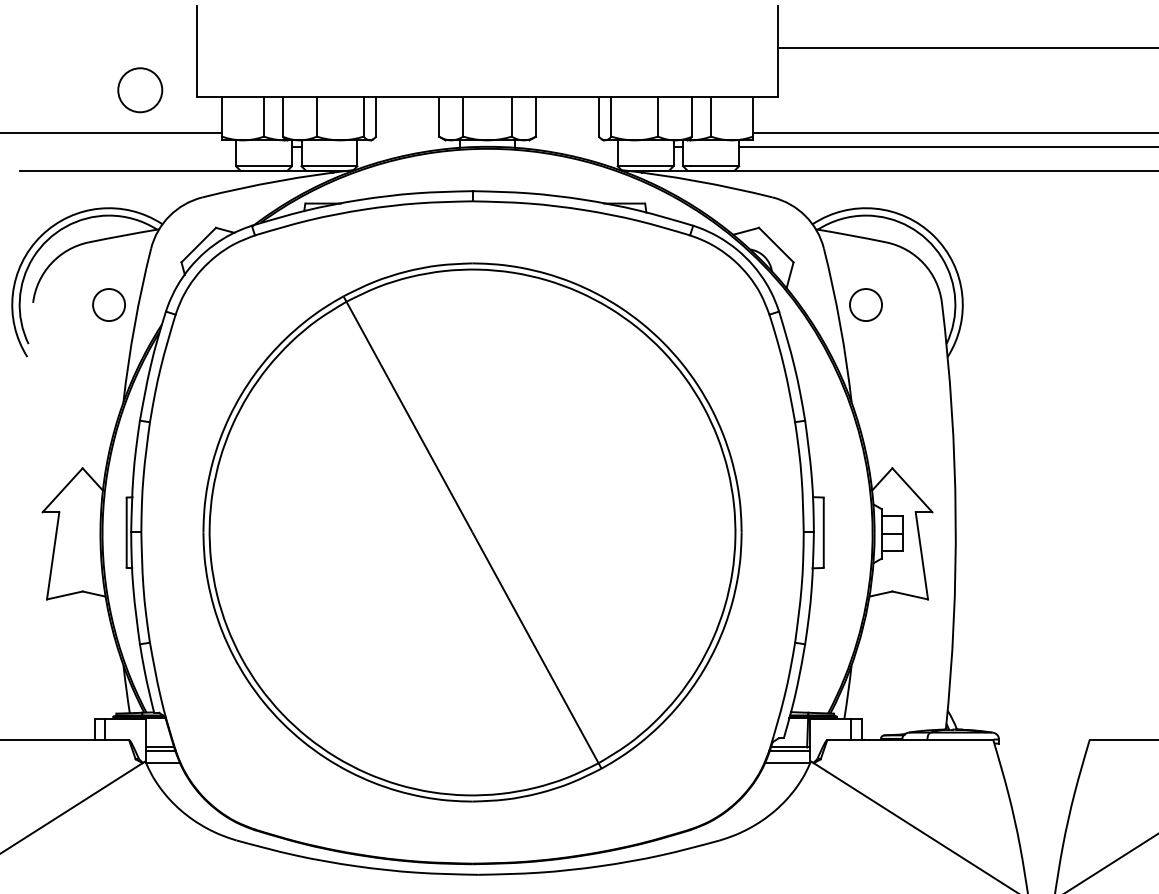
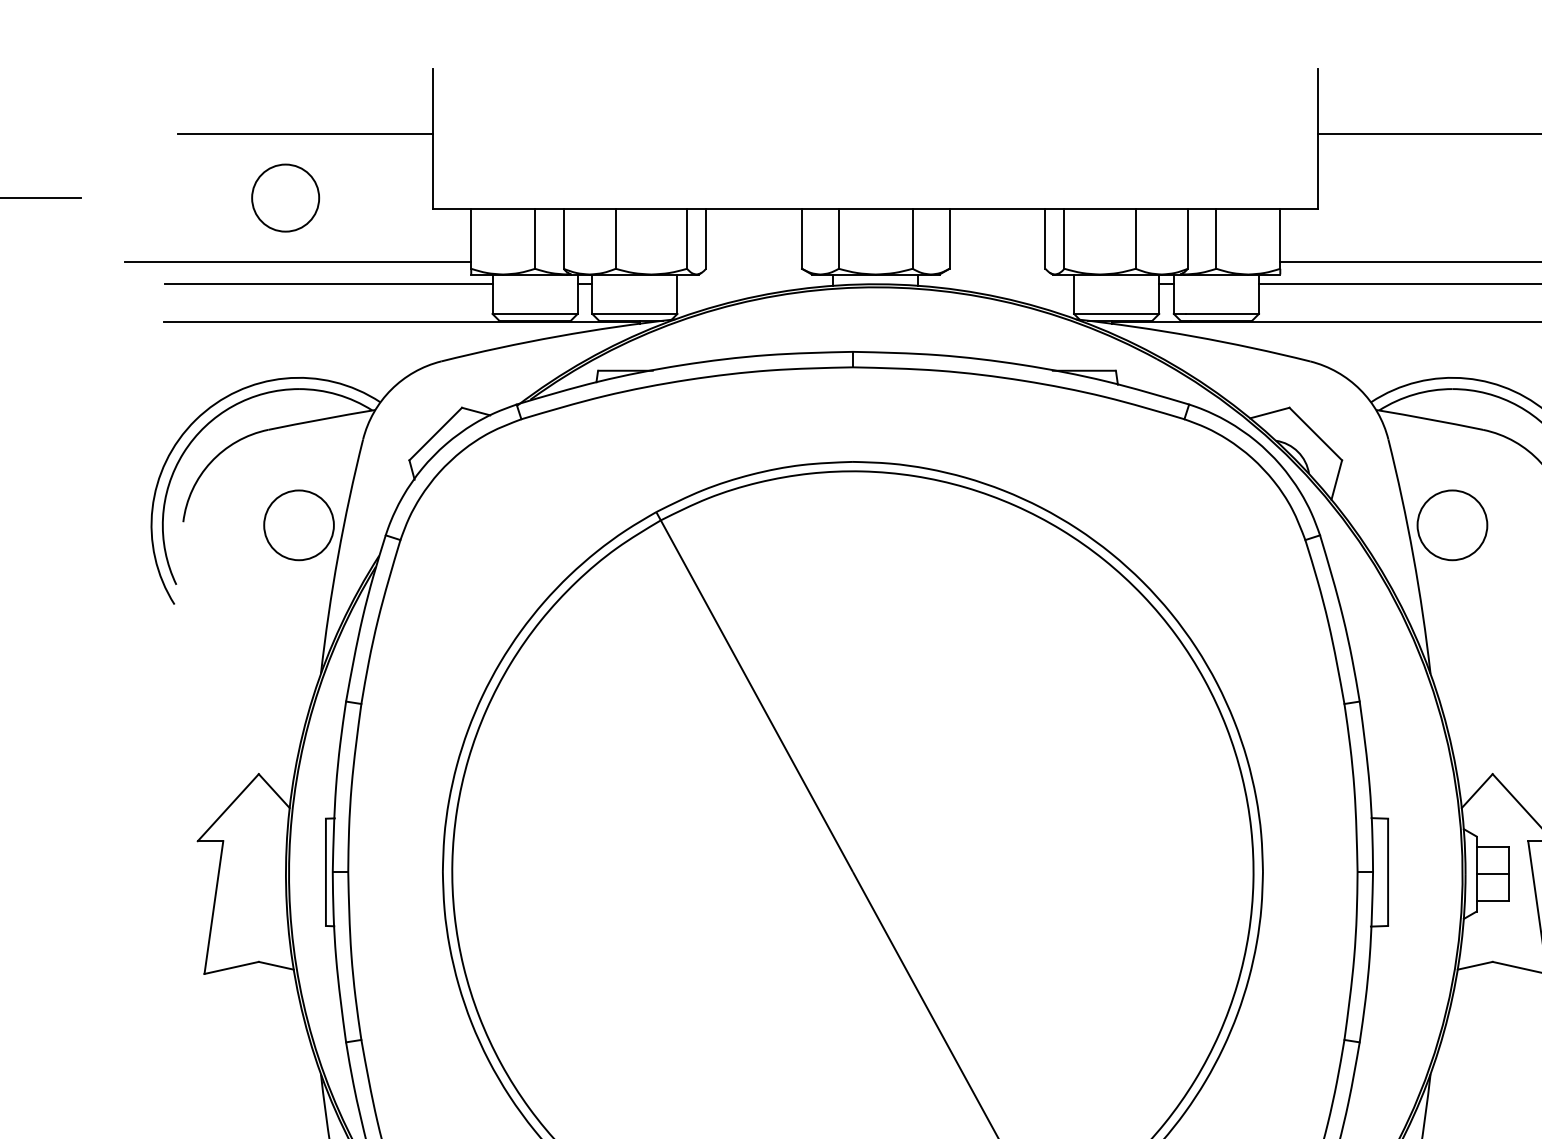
line: (113, 48) -> (305, 134), added
circle: (140, 90) -> (285, 198), moved
line: (128, 146) -> (328, 283), added
circle: (108, 304) -> (298, 524), size x1.43
circle: (865, 304) -> (1451, 524), size x1.43

